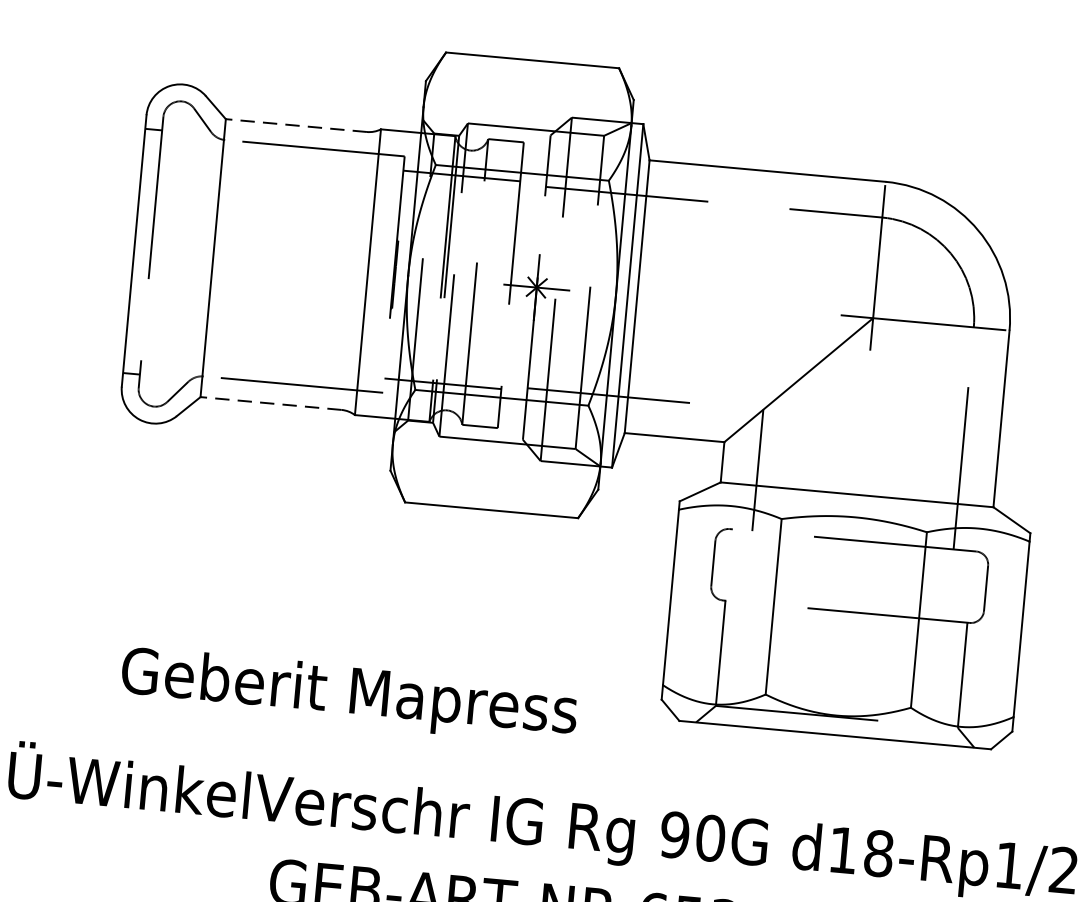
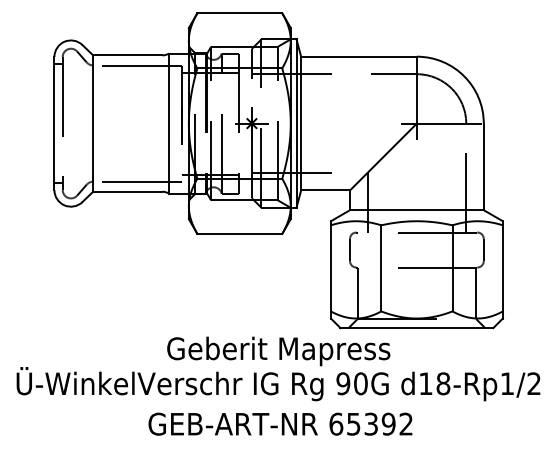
line: (295, 125) -> (127, 55), dashed -> solid
line: (270, 402) -> (127, 191), dashed -> solid
text: (348, 695) -> (278, 351), moved

